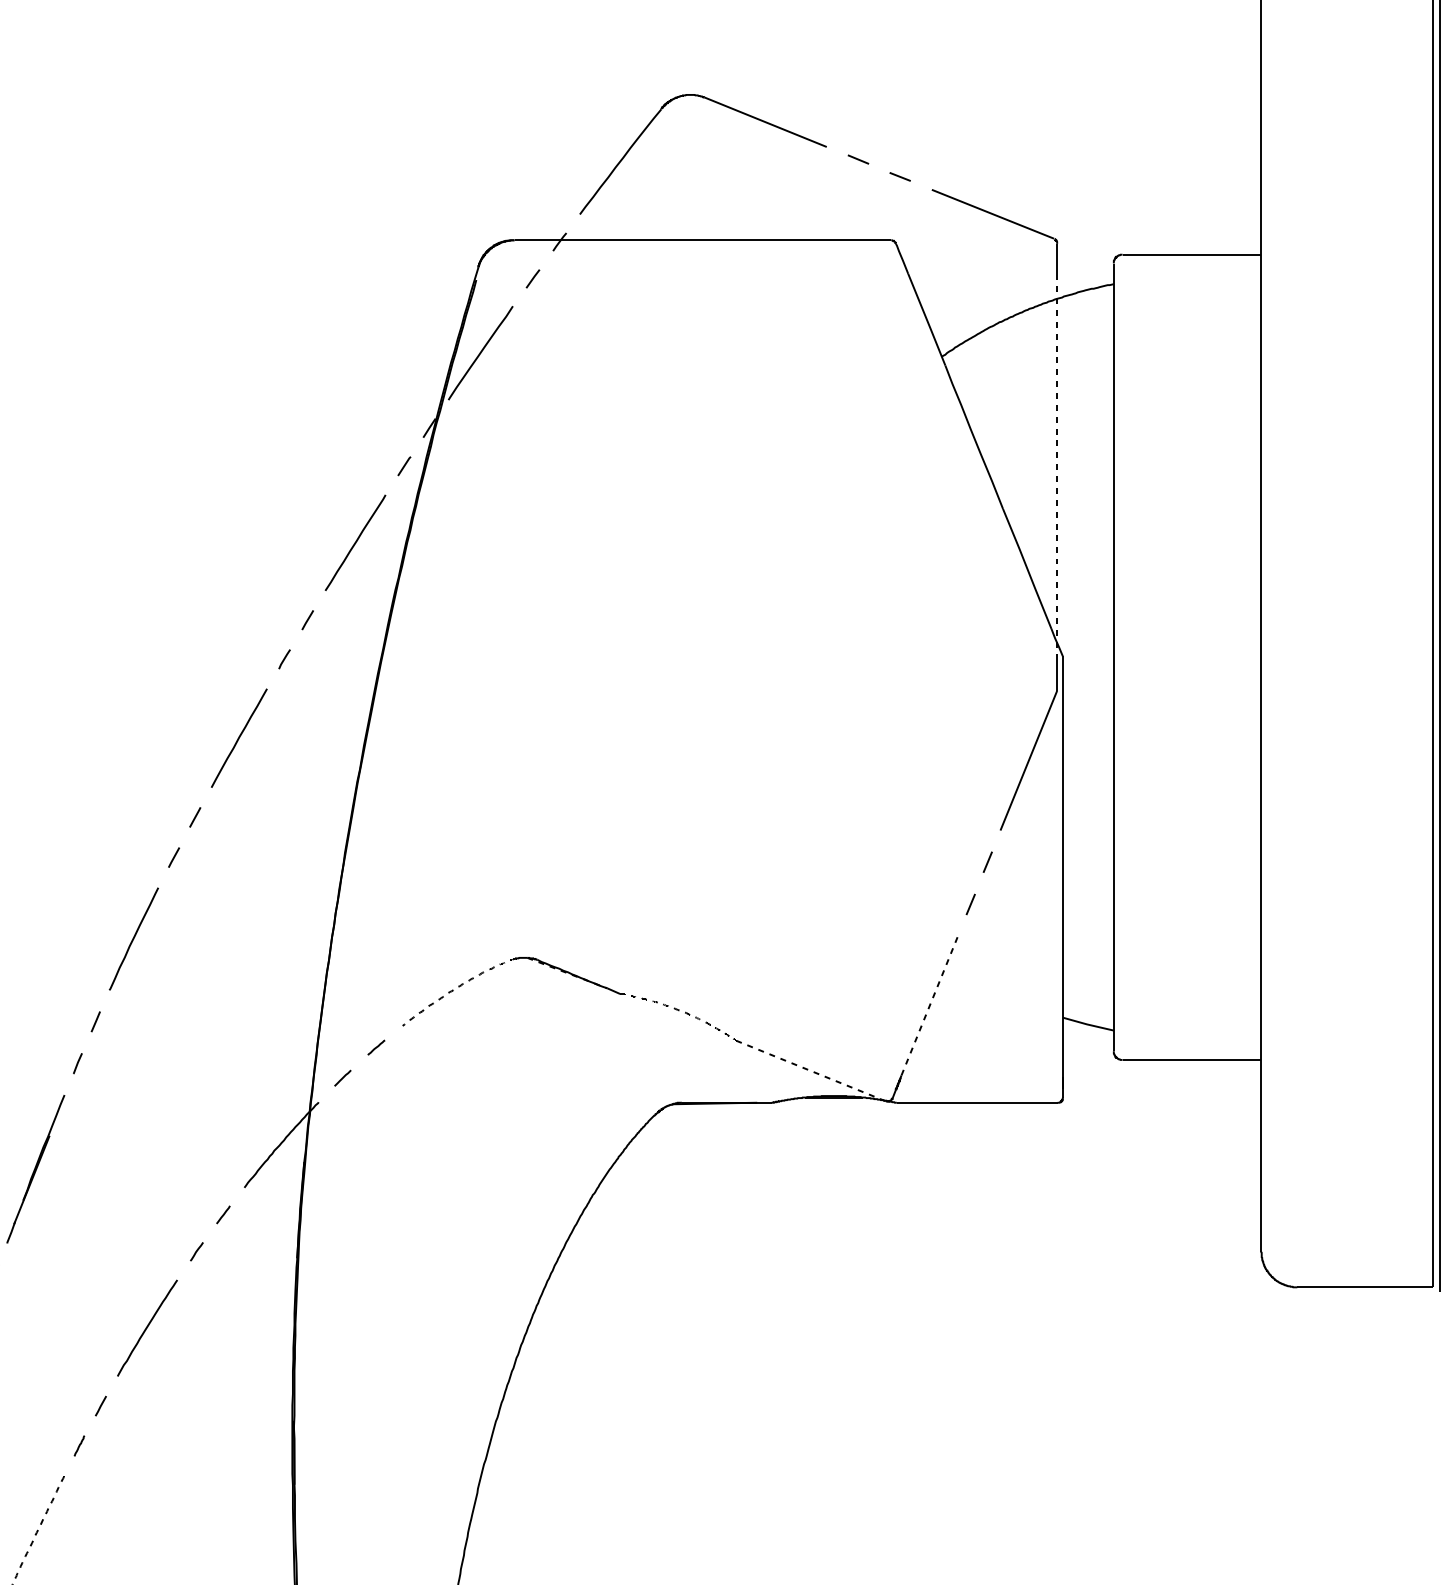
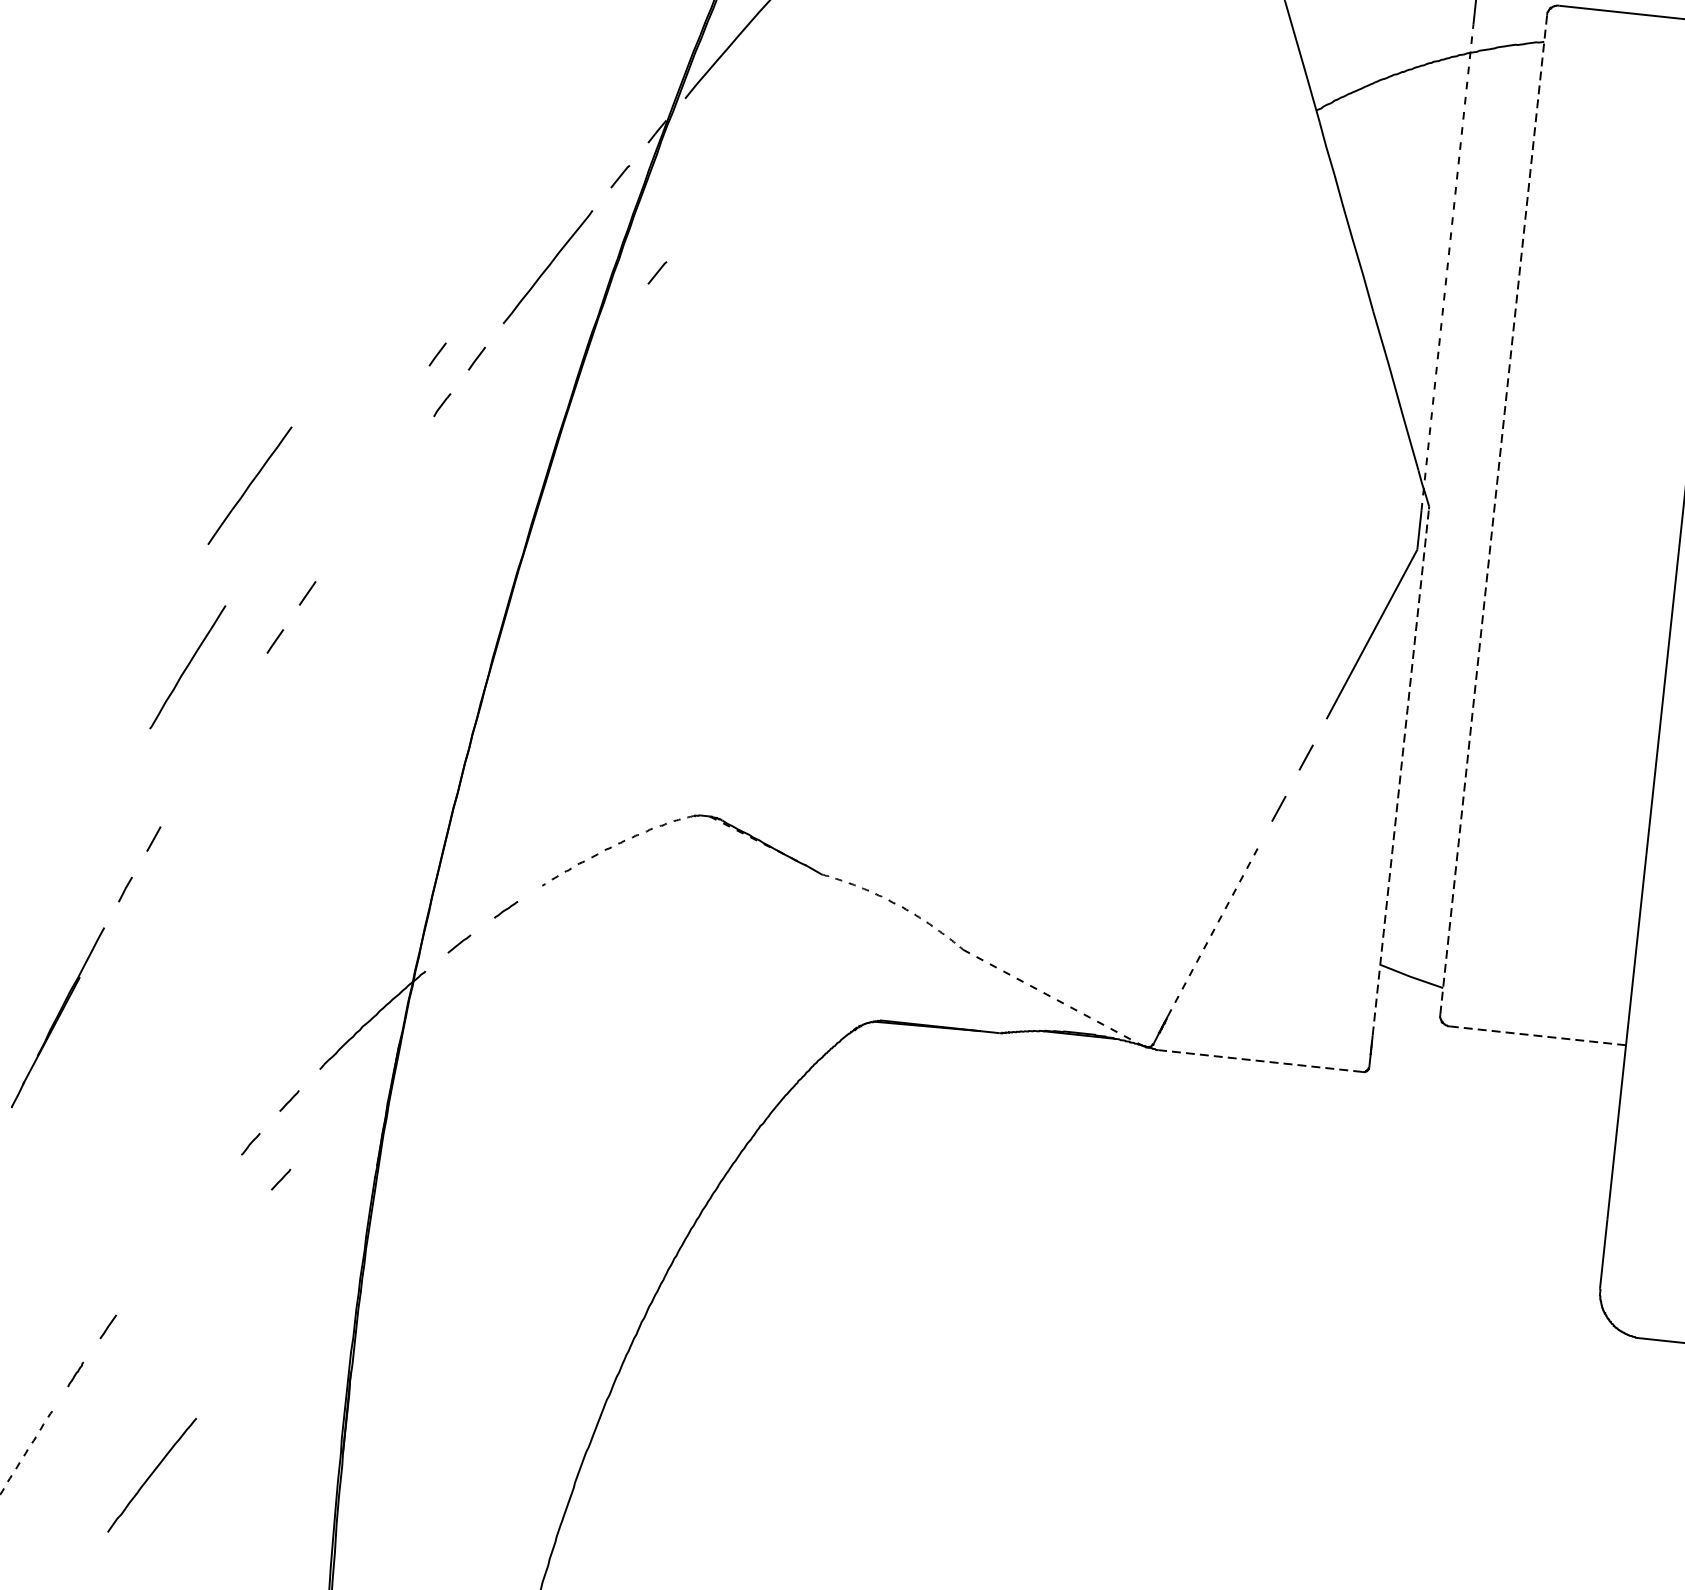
line: (441, 538) -> (657, 273), added
line: (276, 620) -> (437, 354), added
line: (1113, 657) -> (1493, 515), solid -> dashed
line: (239, 737) -> (250, 484), moved
line: (1062, 865) -> (1400, 771), solid -> dashed
line: (133, 938) -> (187, 666), moved
line: (1191, 1059) -> (1537, 1035), solid -> dashed
line: (976, 1102) -> (1259, 1060), solid -> dashed
line: (223, 1276) -> (281, 1179), added
line: (147, 1327) -> (152, 1474), moved

